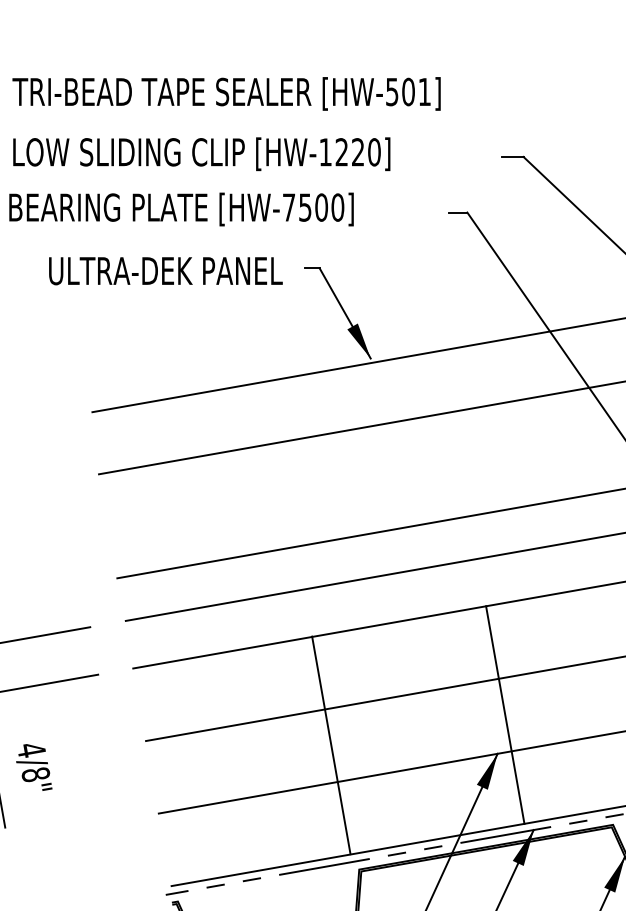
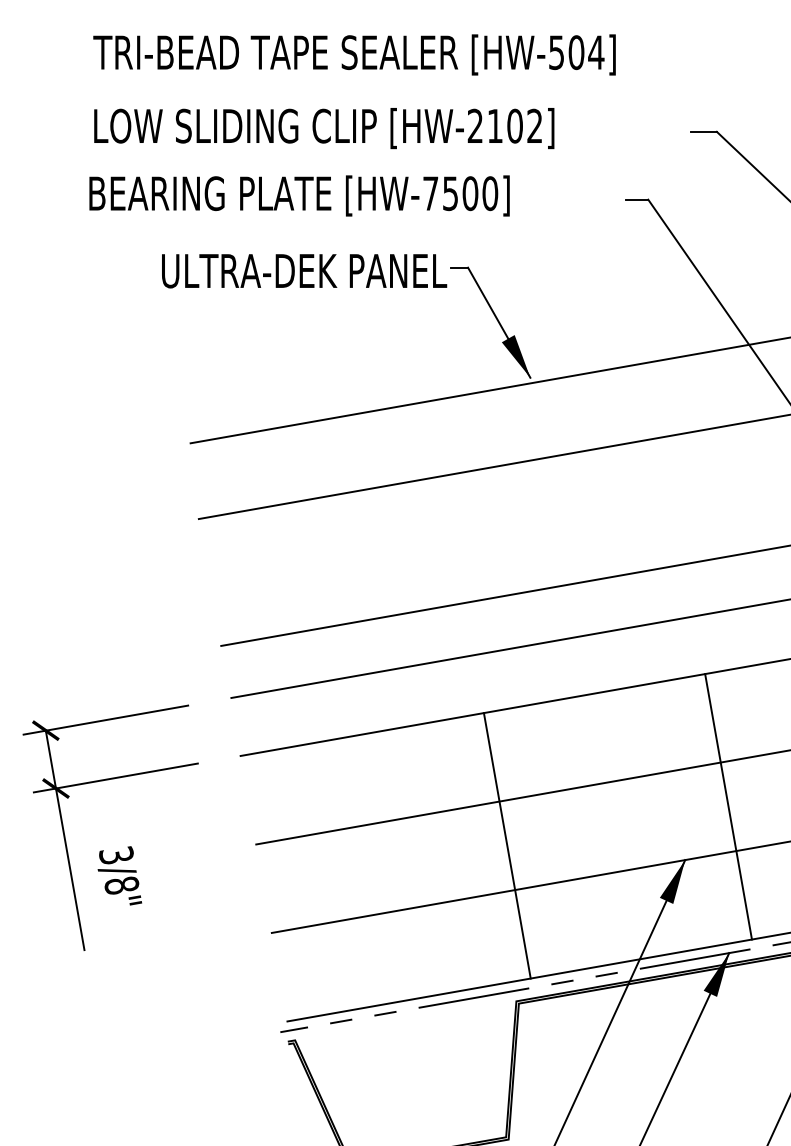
text: (424, 91) -> (596, 52), [HW-501] -> [HW-504]
text: (349, 151) -> (504, 125), [HW-1220] -> [HW-2102]
text: (165, 271) -> (304, 271), moved
line: (505, 714) -> (728, 806), moved
line: (330, 745) -> (506, 845), moved
text: (31, 750) -> (116, 855), 4/8" -> 3/8"

